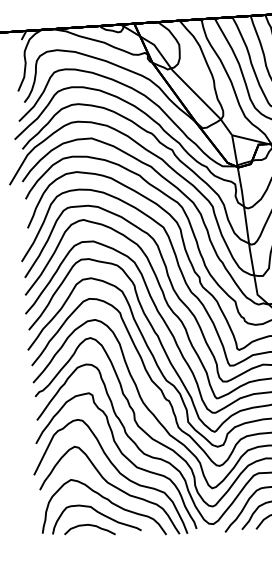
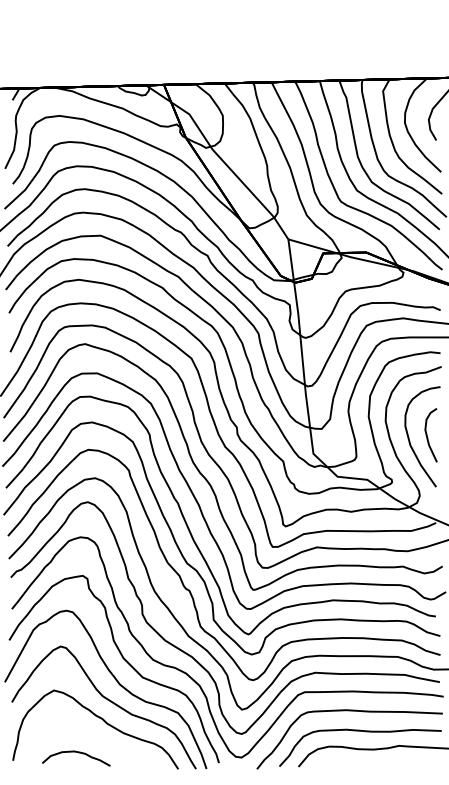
curve: (98, 513) -> (88, 736), removed

